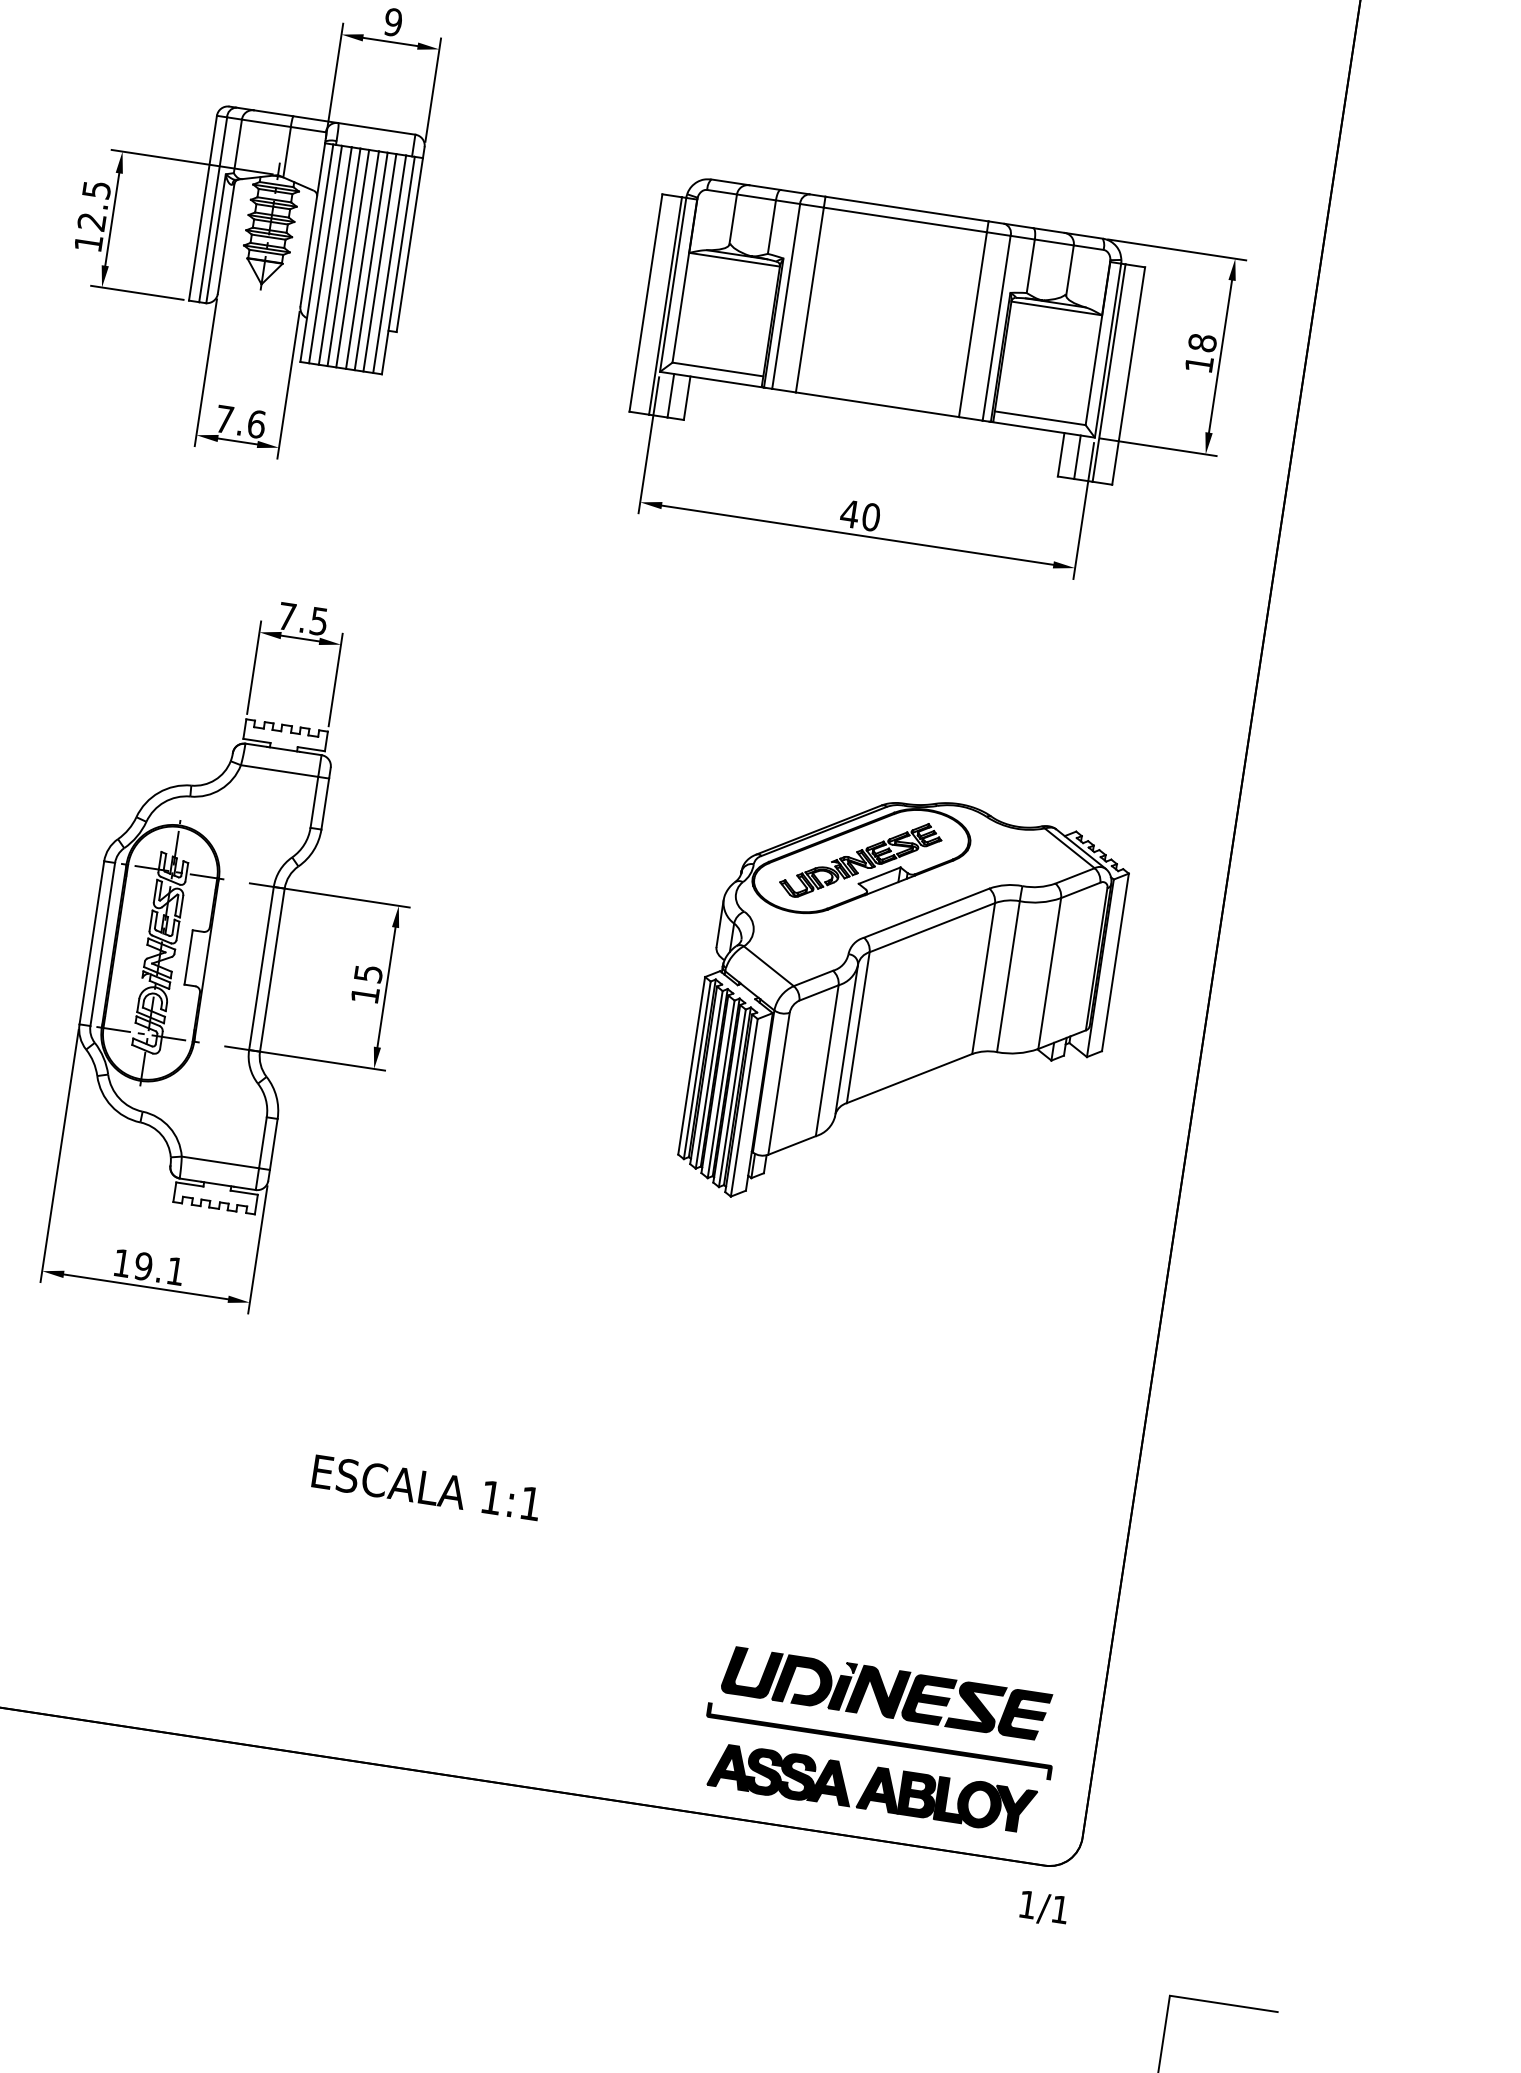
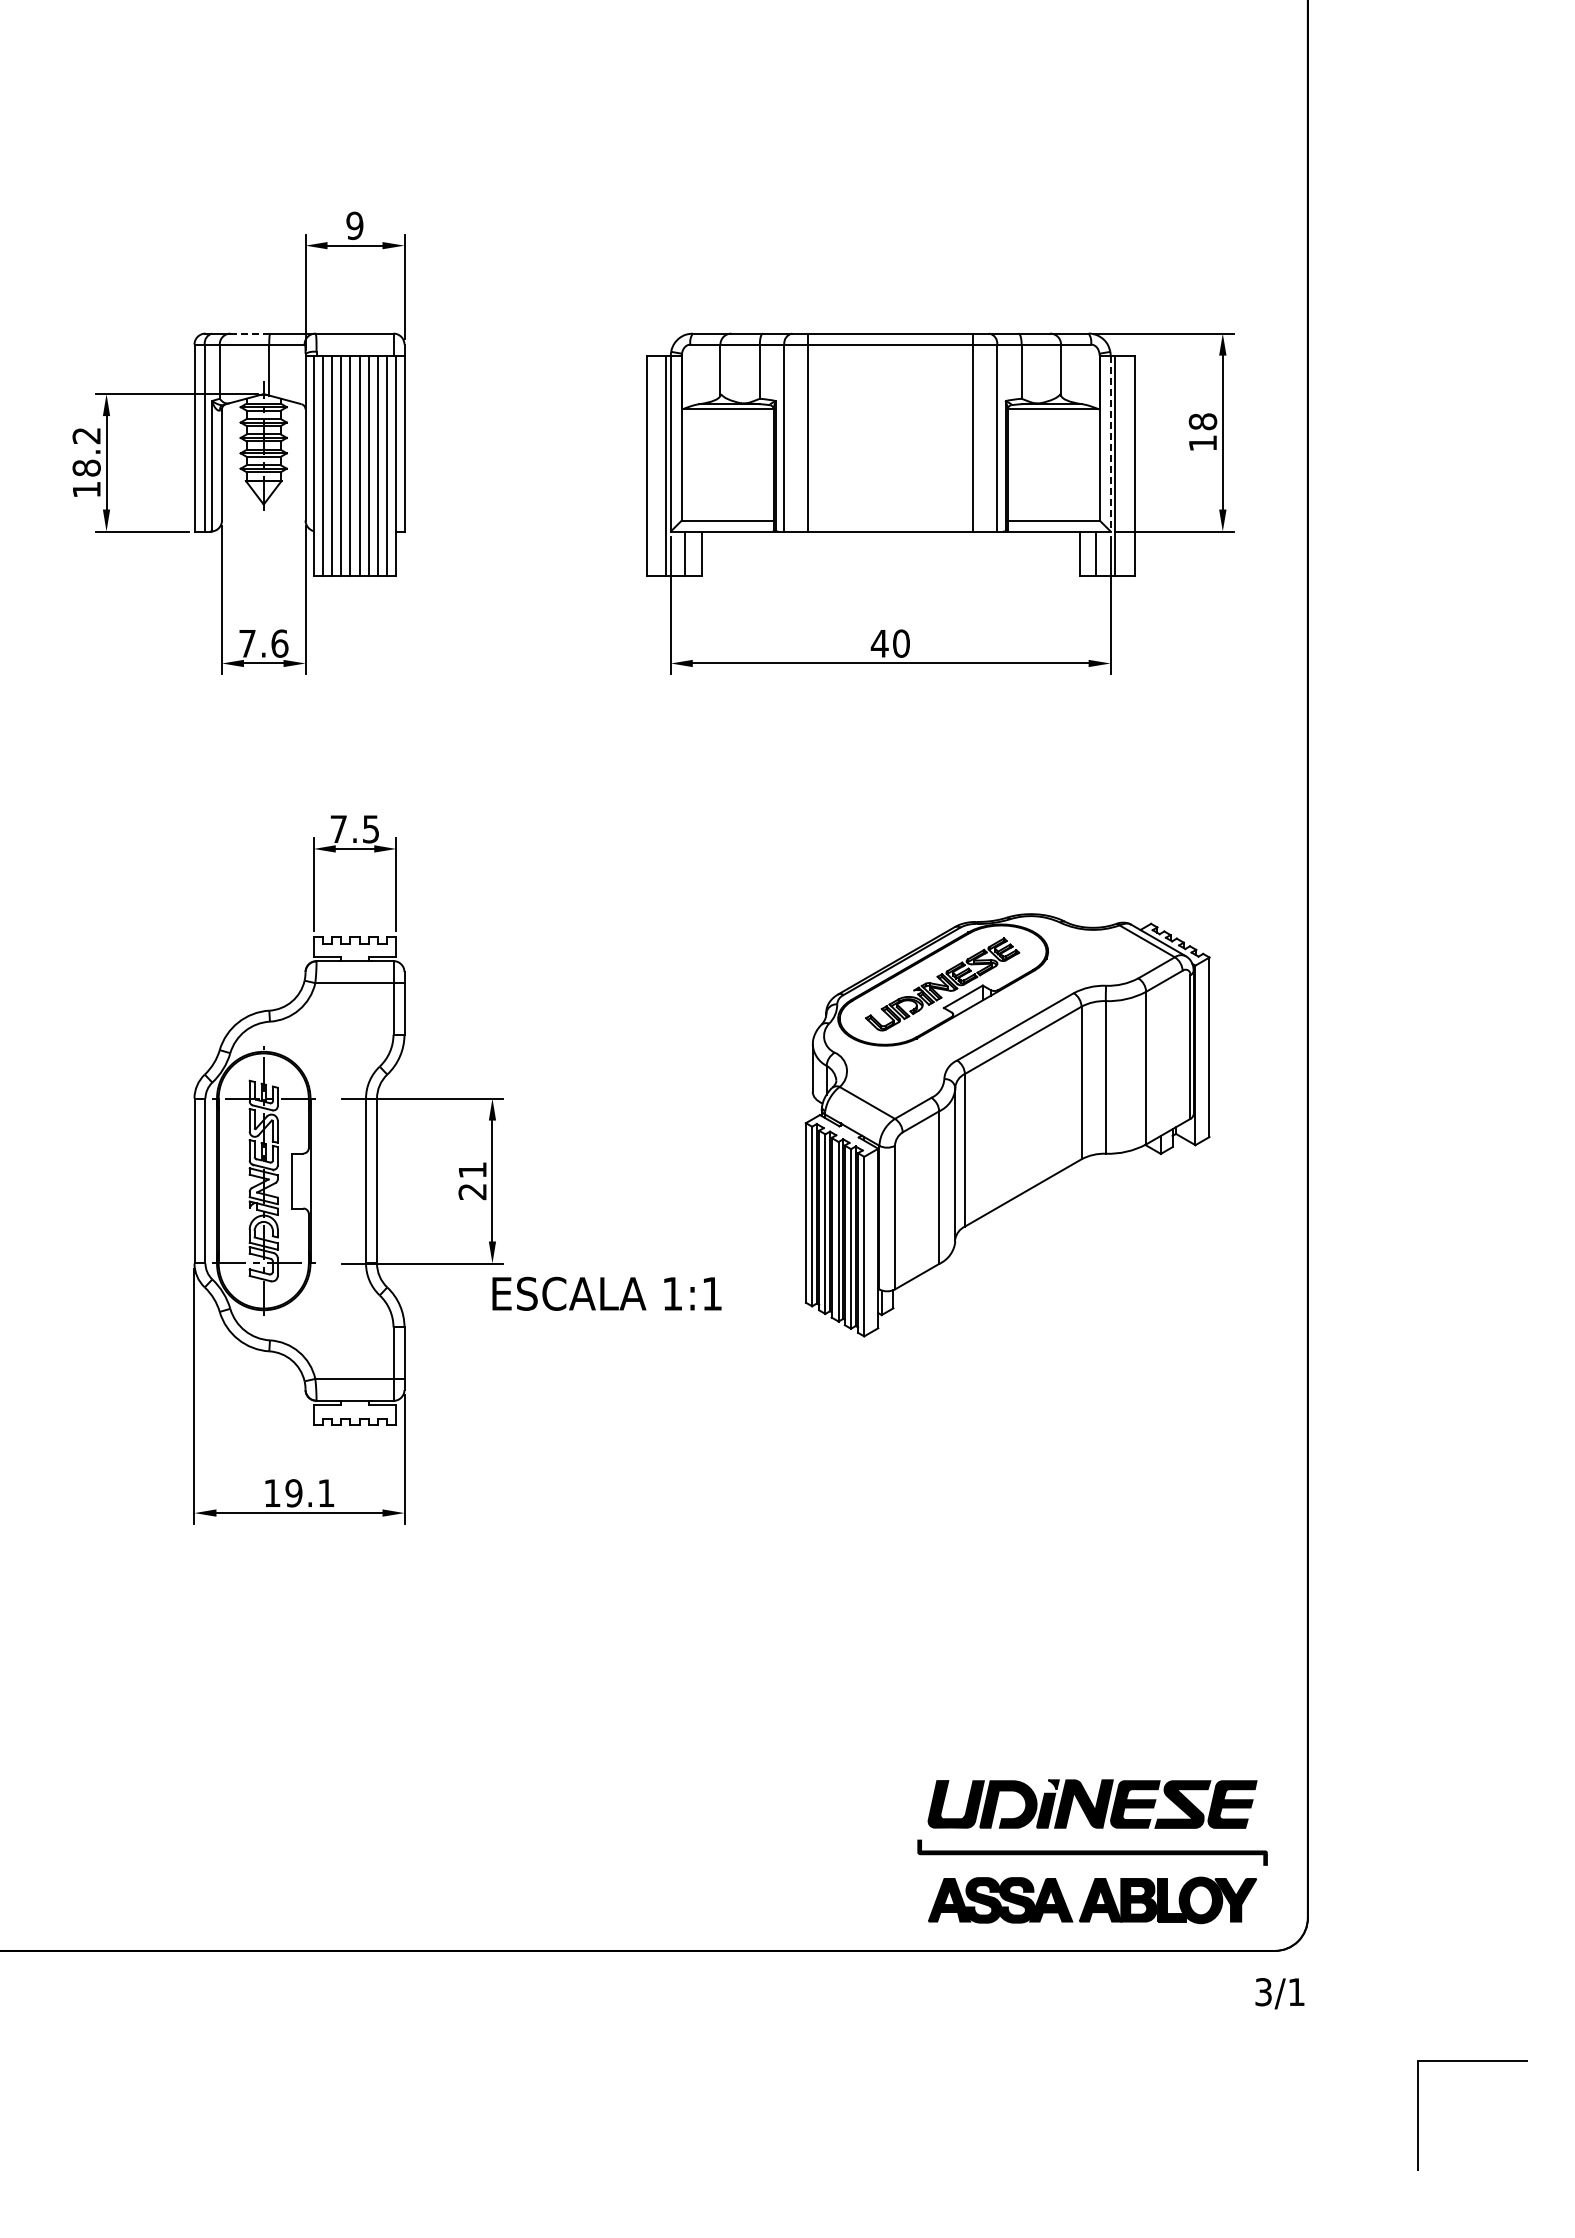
line: (273, 113) -> (250, 333), solid -> dashed
text: (94, 206) -> (86, 452), 12.5 -> 18.2
line: (1107, 350) -> (1110, 443), solid -> dashed
text: (366, 984) -> (472, 1181), 15 -> 21
text: (426, 1487) -> (606, 1293), moved
text: (1027, 1905) -> (1263, 1992), 1/1 -> 3/1

